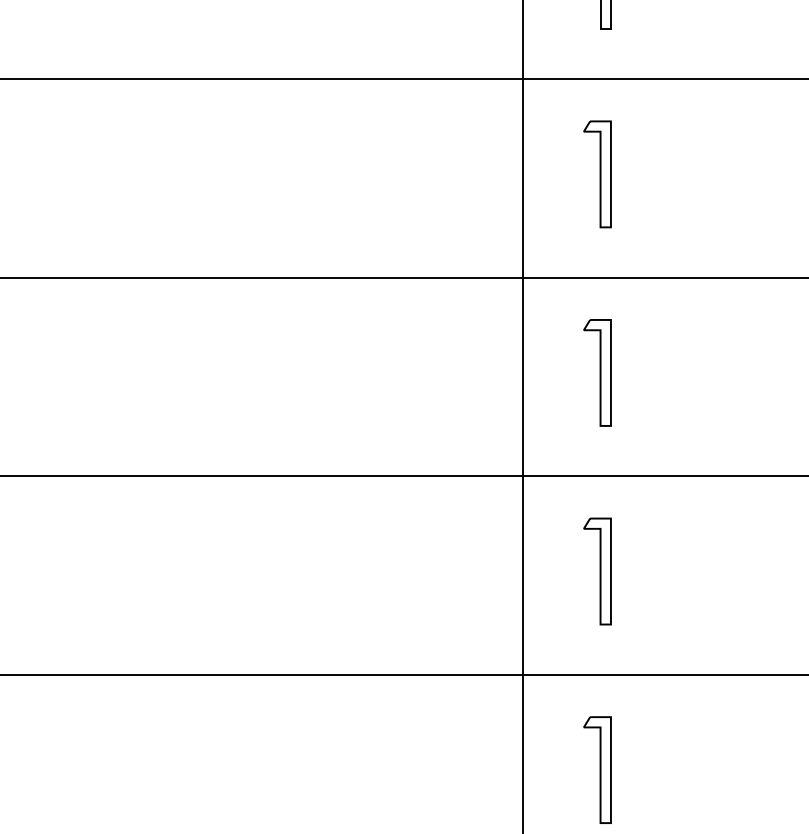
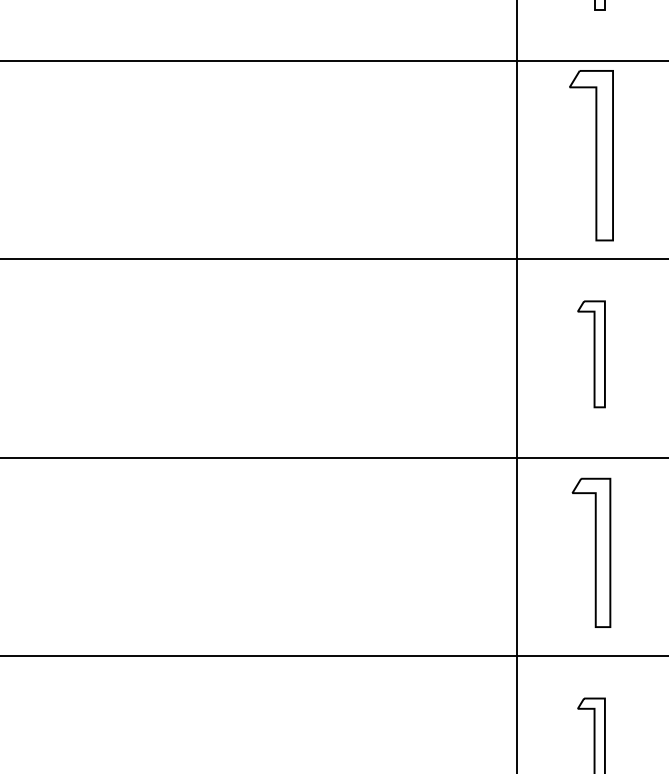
part: (597, 174) -> (591, 155), size x1.6
part: (597, 571) -> (591, 552), size x1.4

